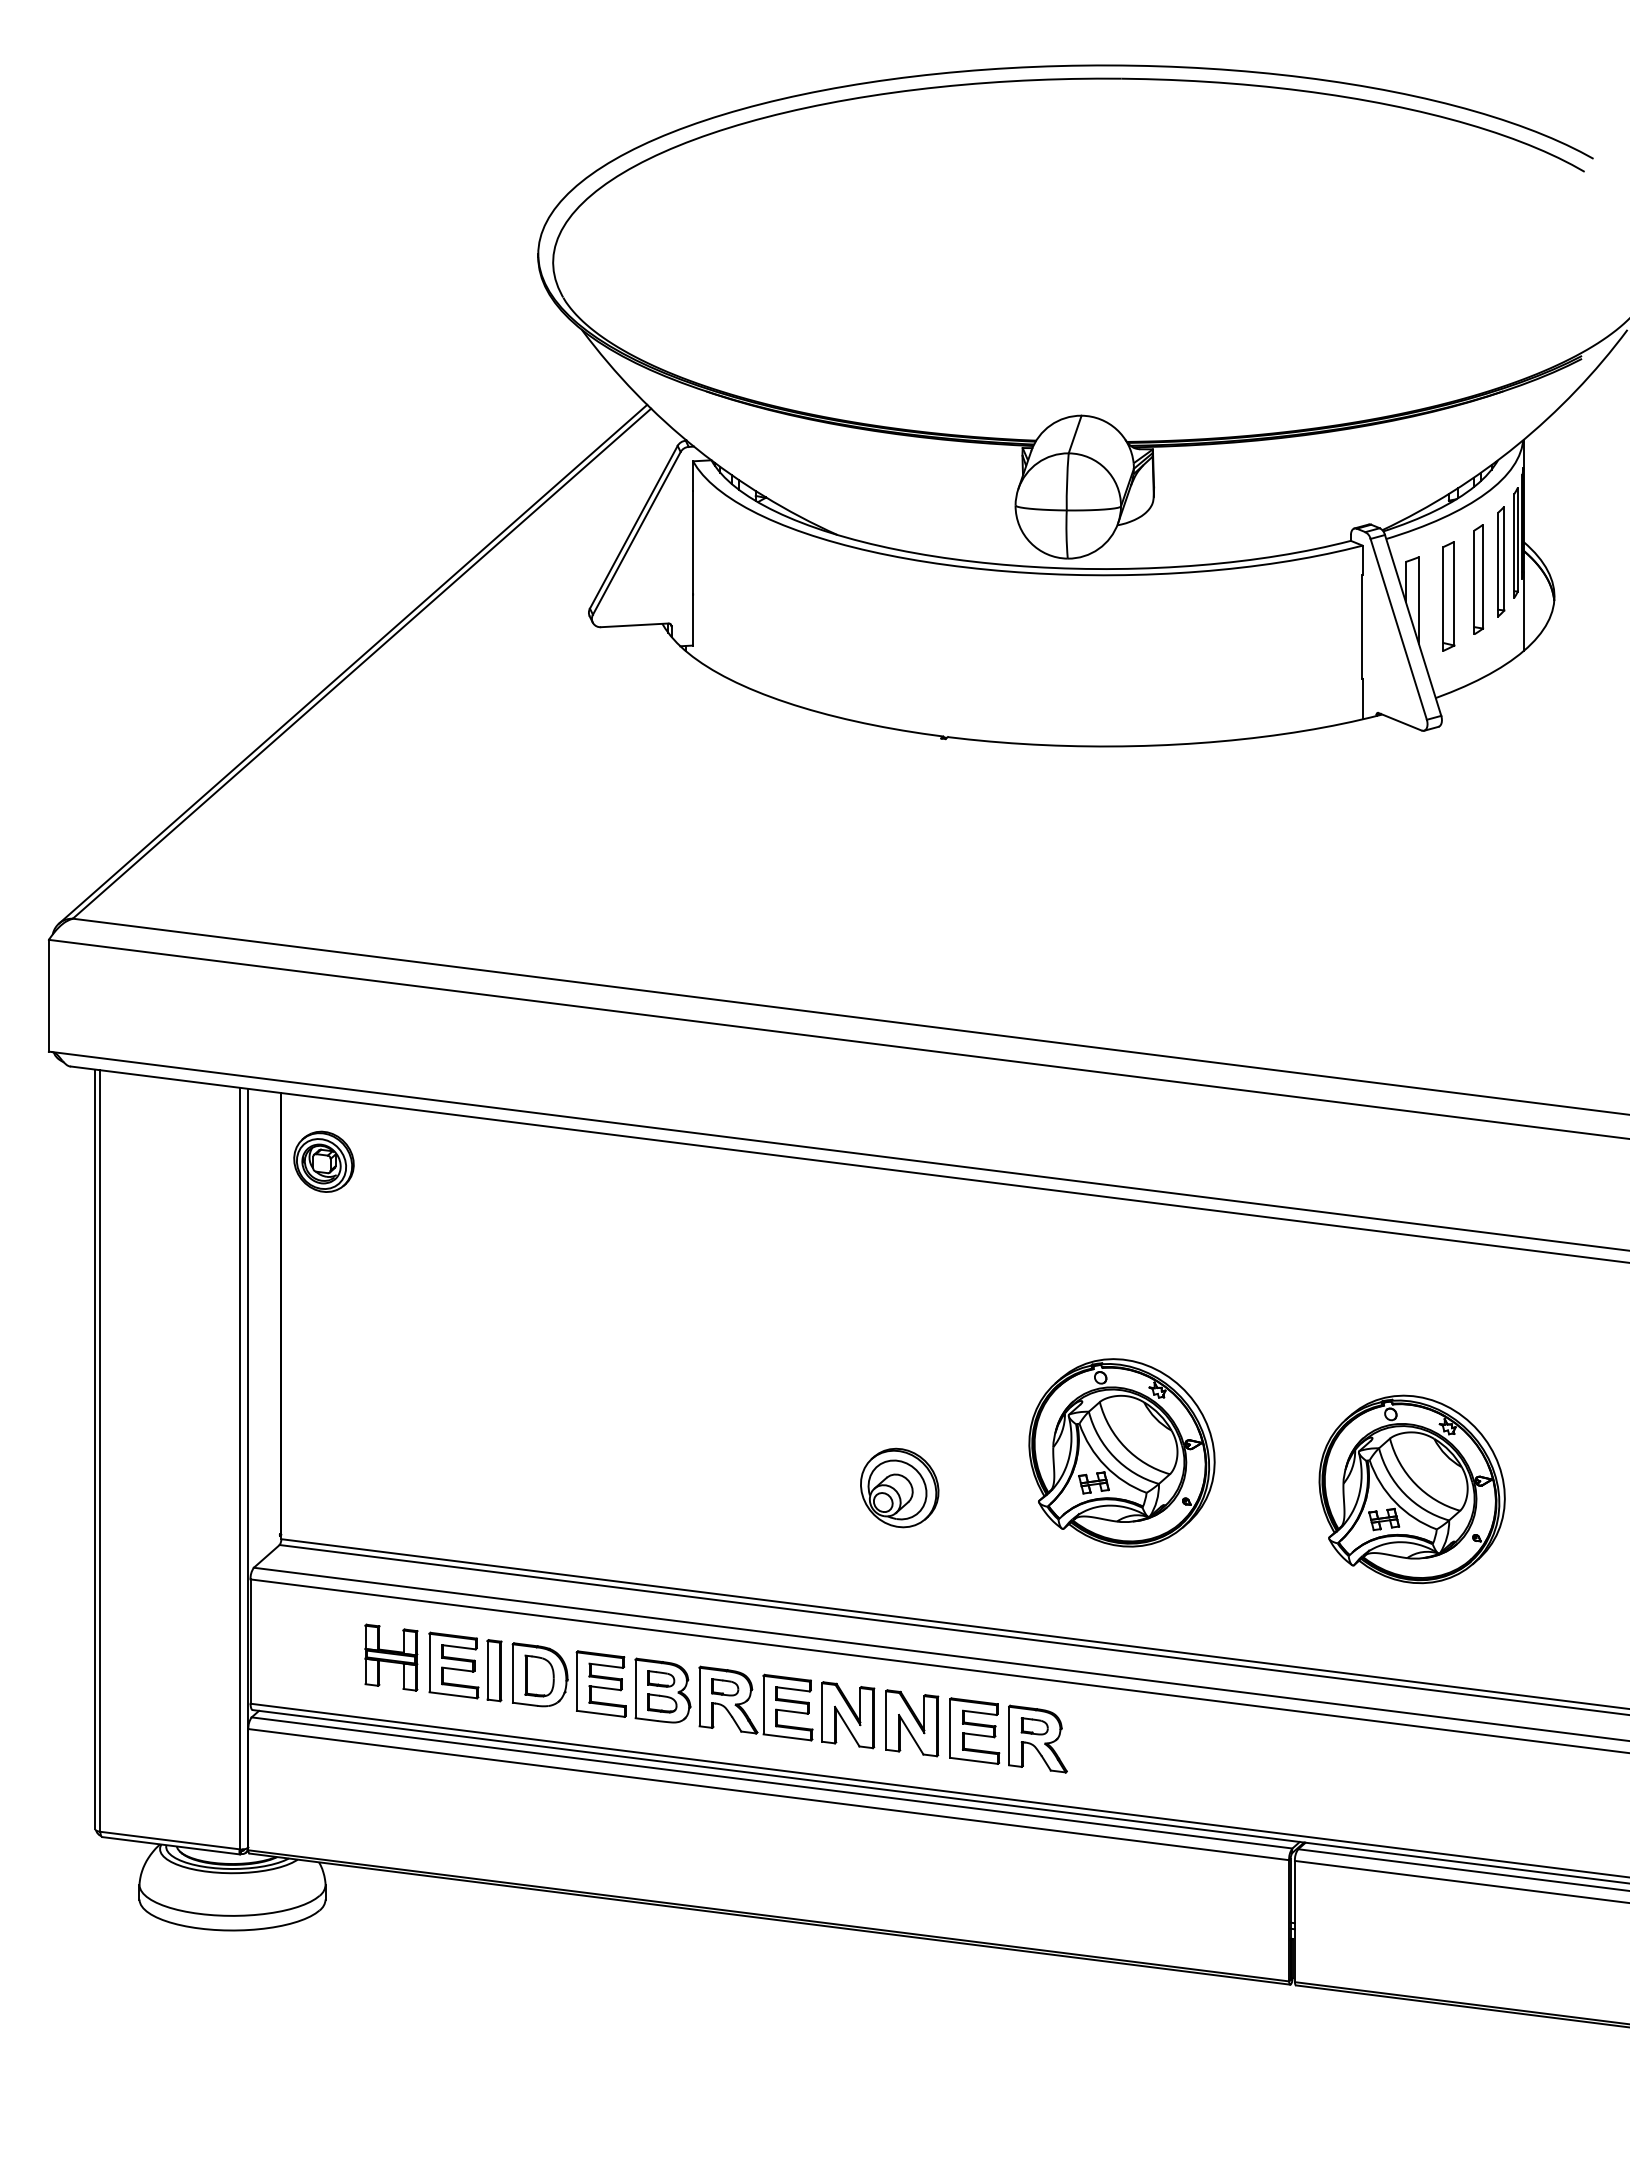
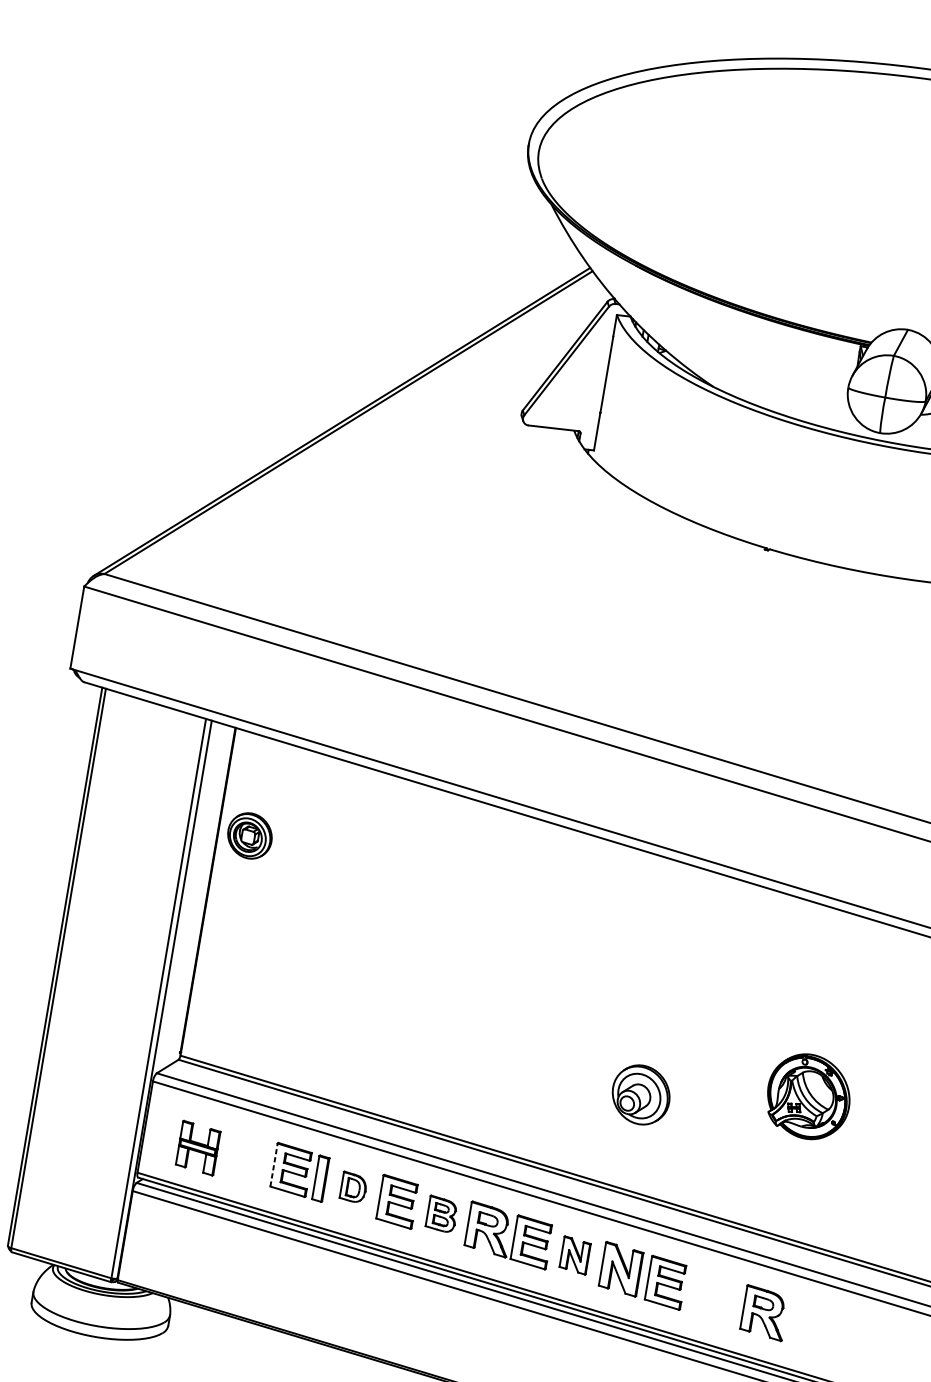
part: (323, 1161) -> (249, 835), moved
part: (1121, 1452) -> (808, 1096), size x0.6
part: (391, 1657) -> (198, 1148), moved
line: (429, 1662) -> (274, 1164), solid -> dashed
part: (539, 1674) -> (353, 1187), size x0.6
part: (662, 1690) -> (441, 1214), size x0.7
part: (848, 1715) -> (575, 1255), size x0.7
part: (1037, 1738) -> (764, 1312), moved

